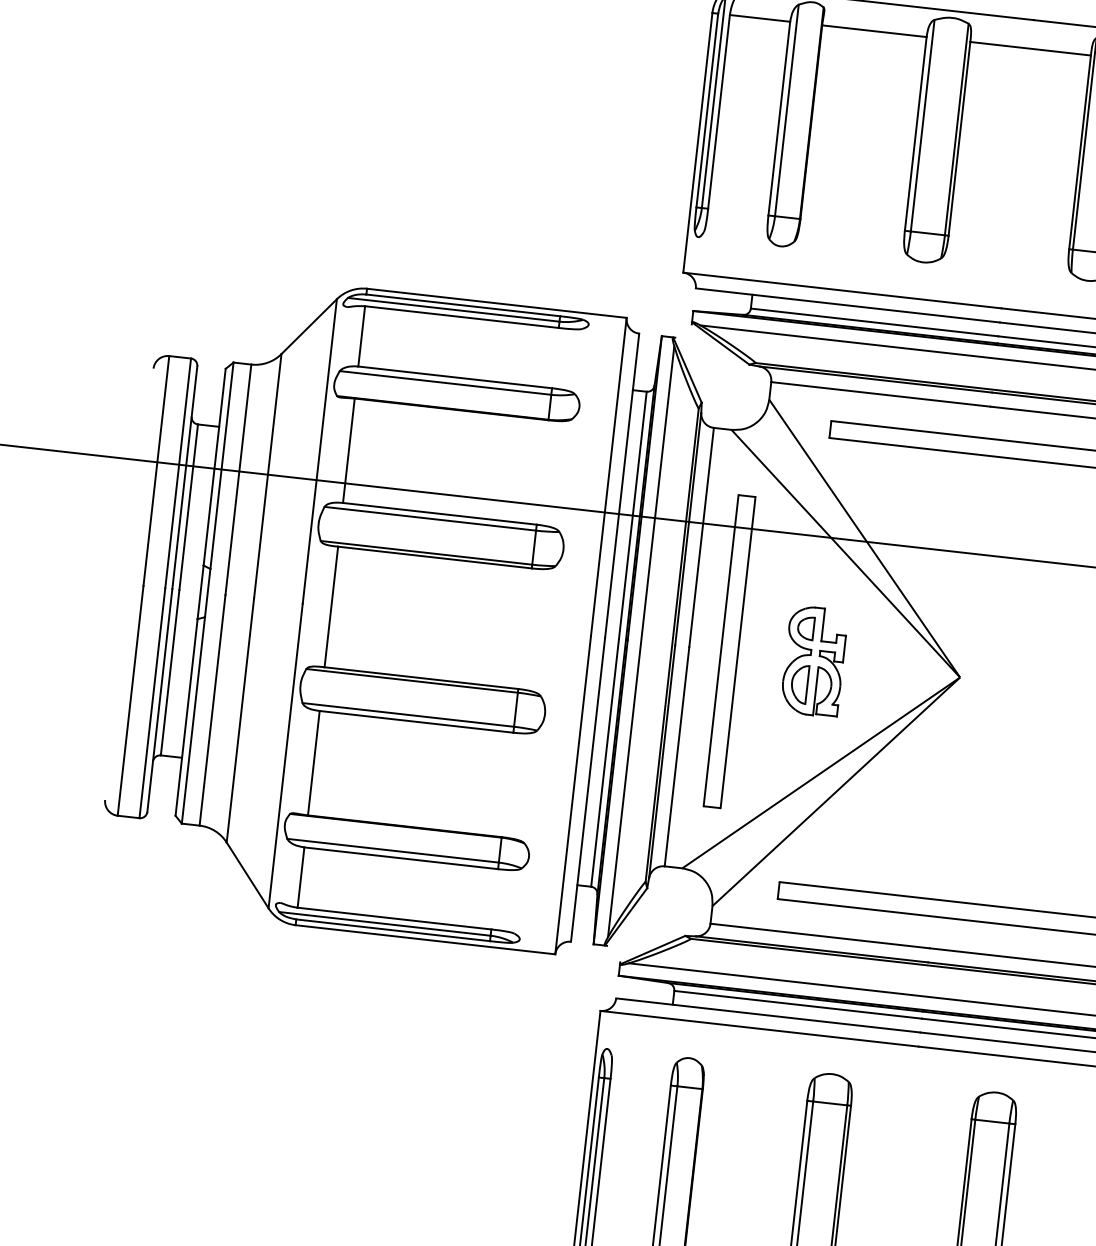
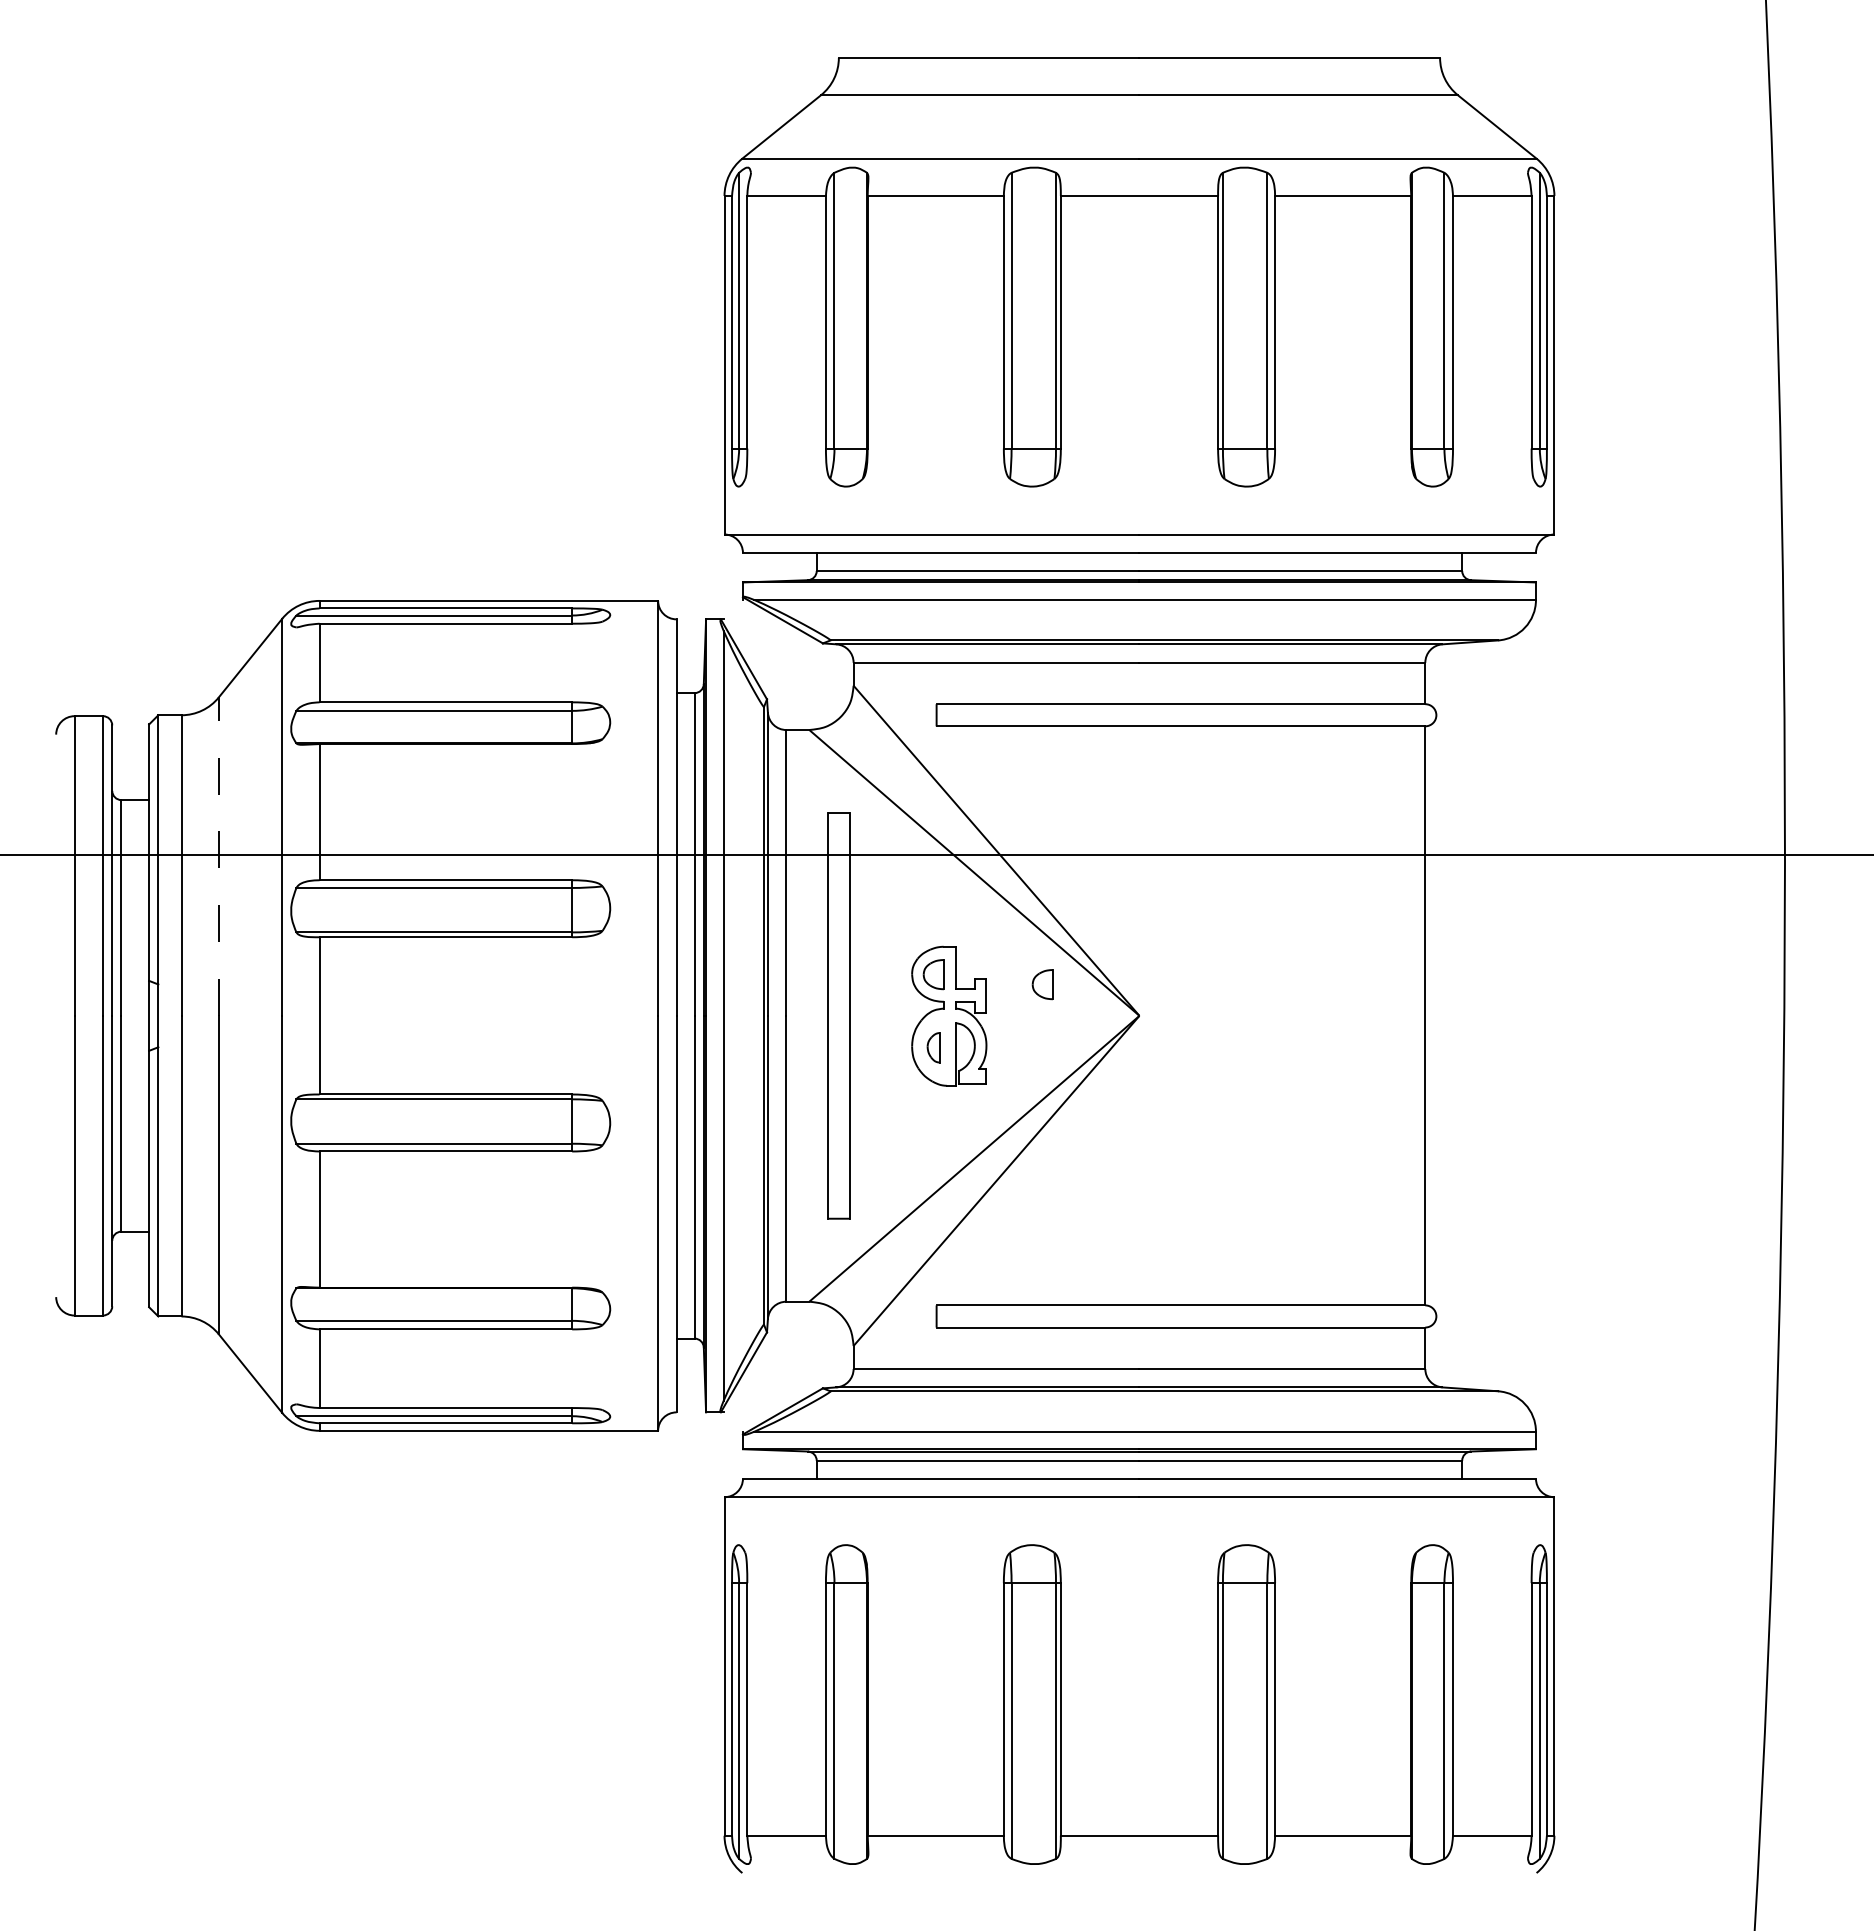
line: (267, 476) -> (218, 856), solid -> dashed
part: (888, 645) -> (1042, 984), added
part: (799, 684) -> (933, 1047), size x0.6

